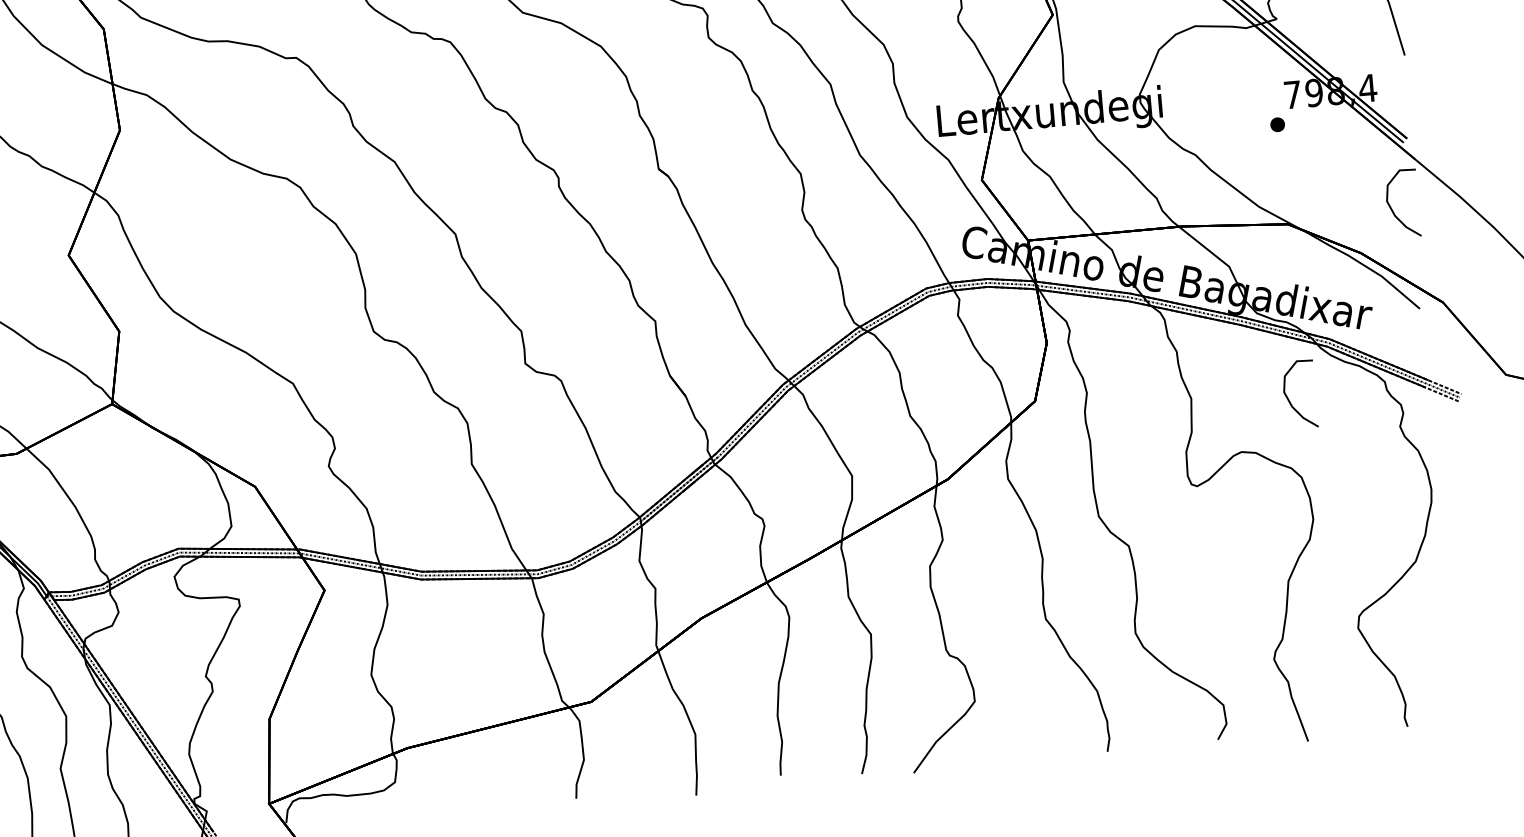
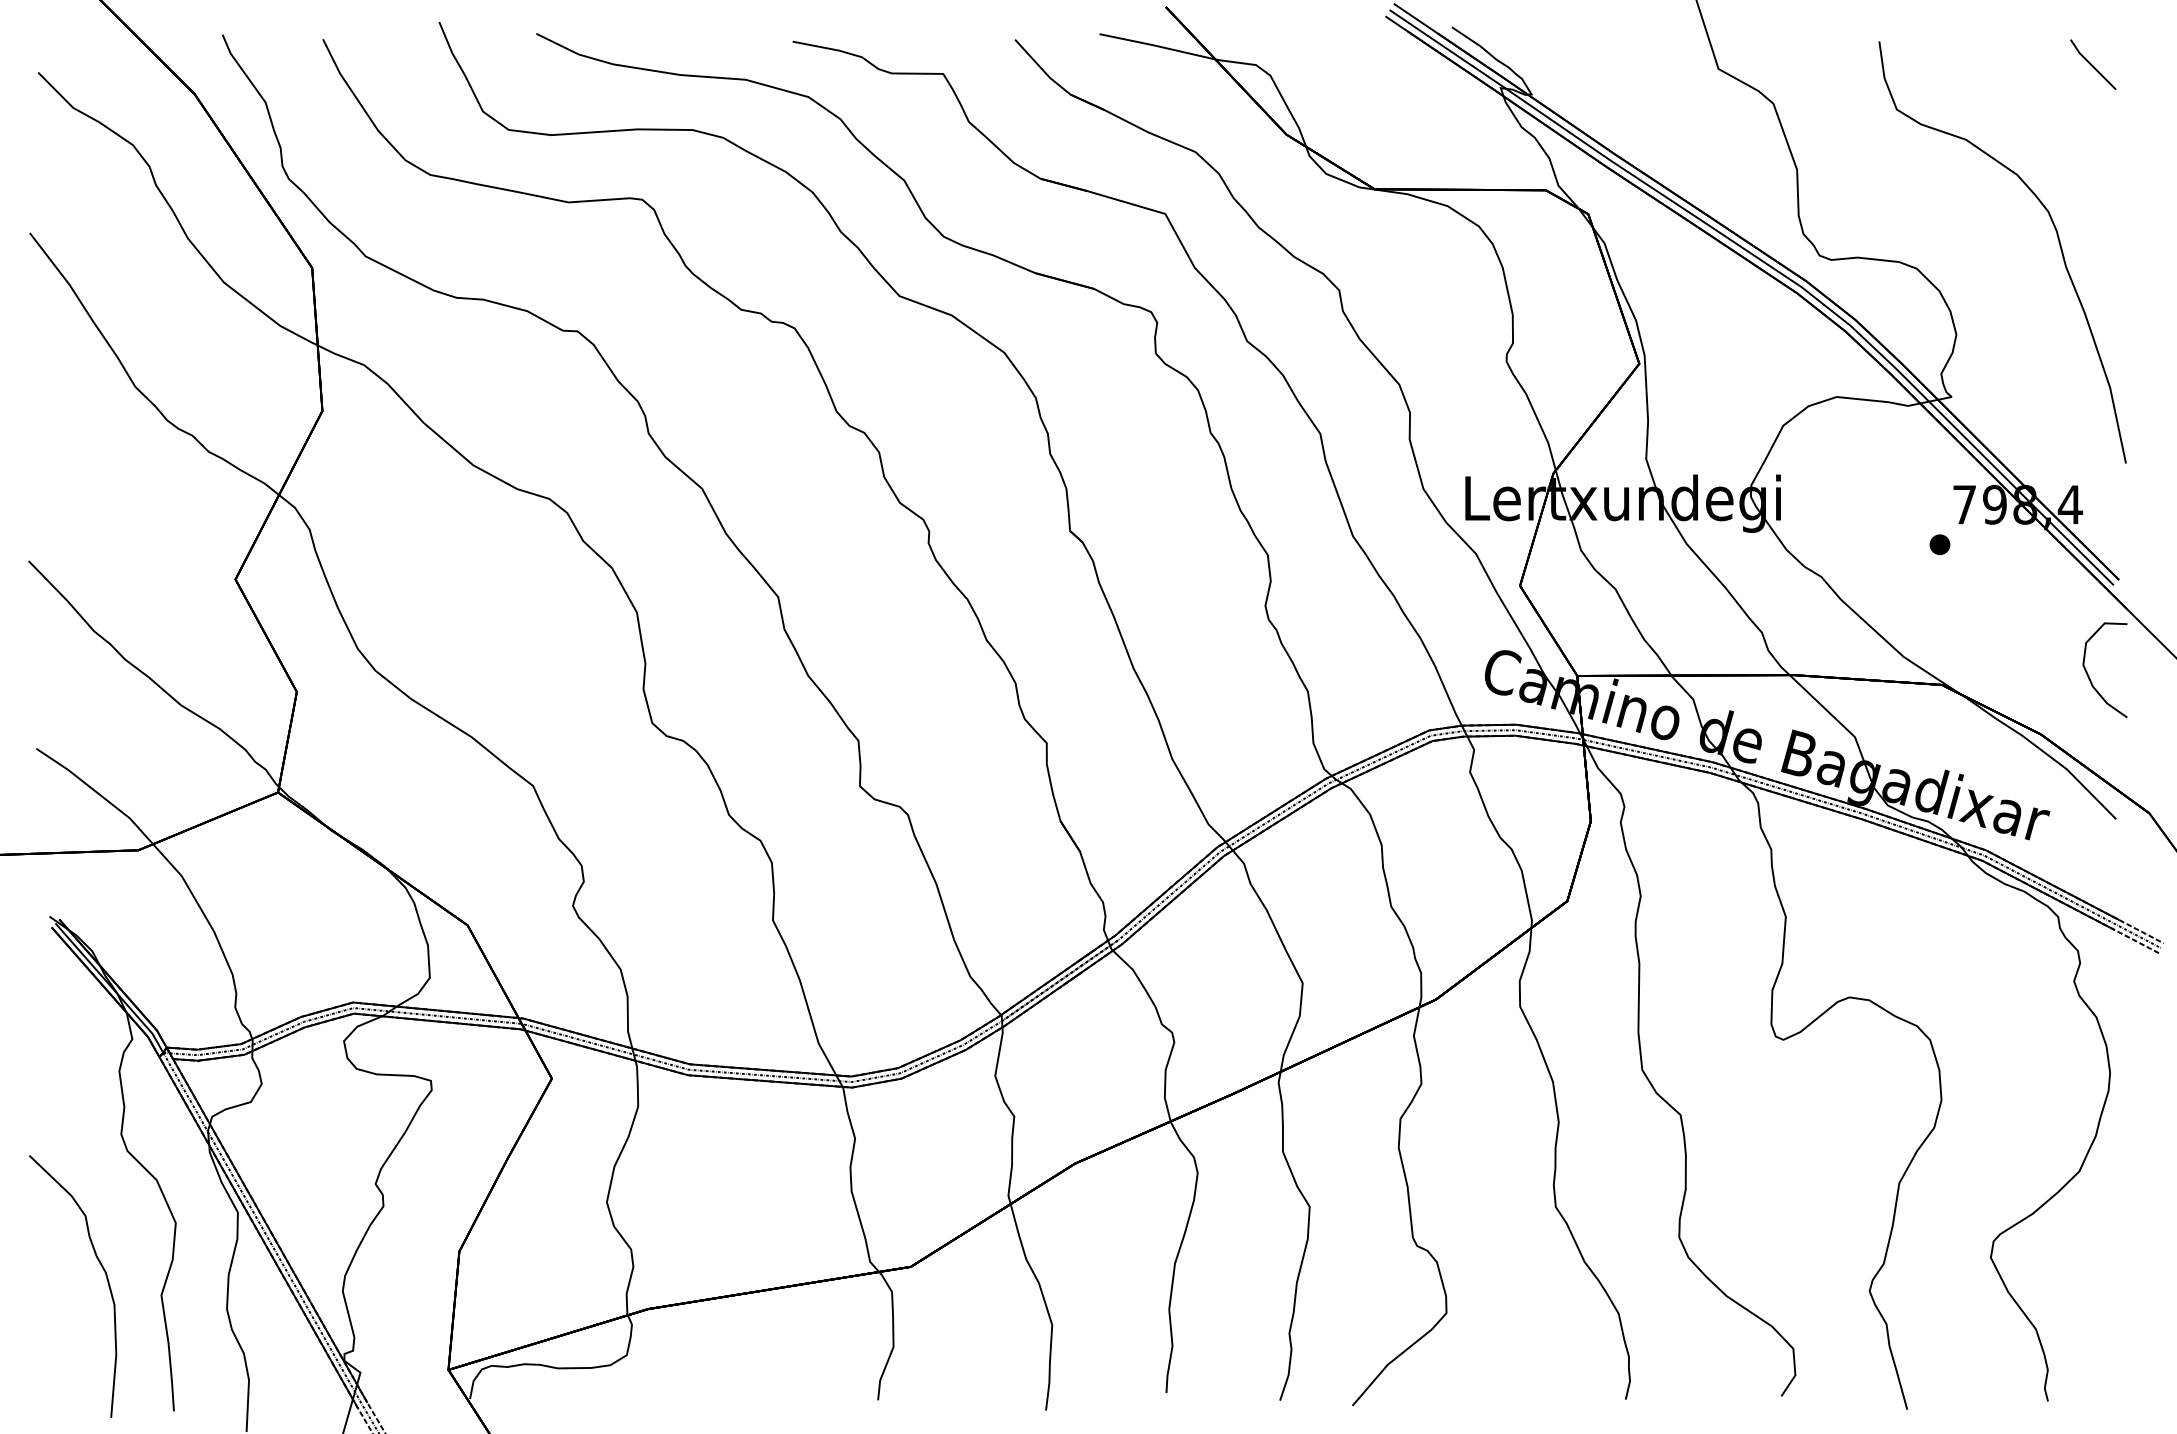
curve: (1290, 401) -> (1923, 932), removed

